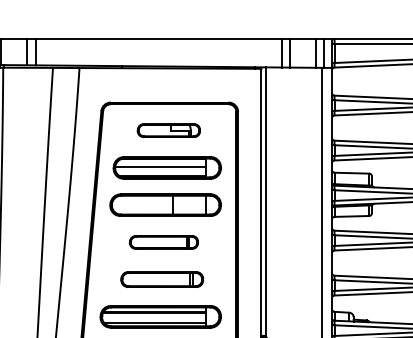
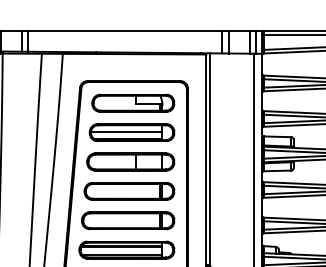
part: (168, 130) -> (133, 103), size x1.67
part: (163, 242) -> (129, 191), size x1.67
part: (161, 279) -> (127, 220), size x1.43

